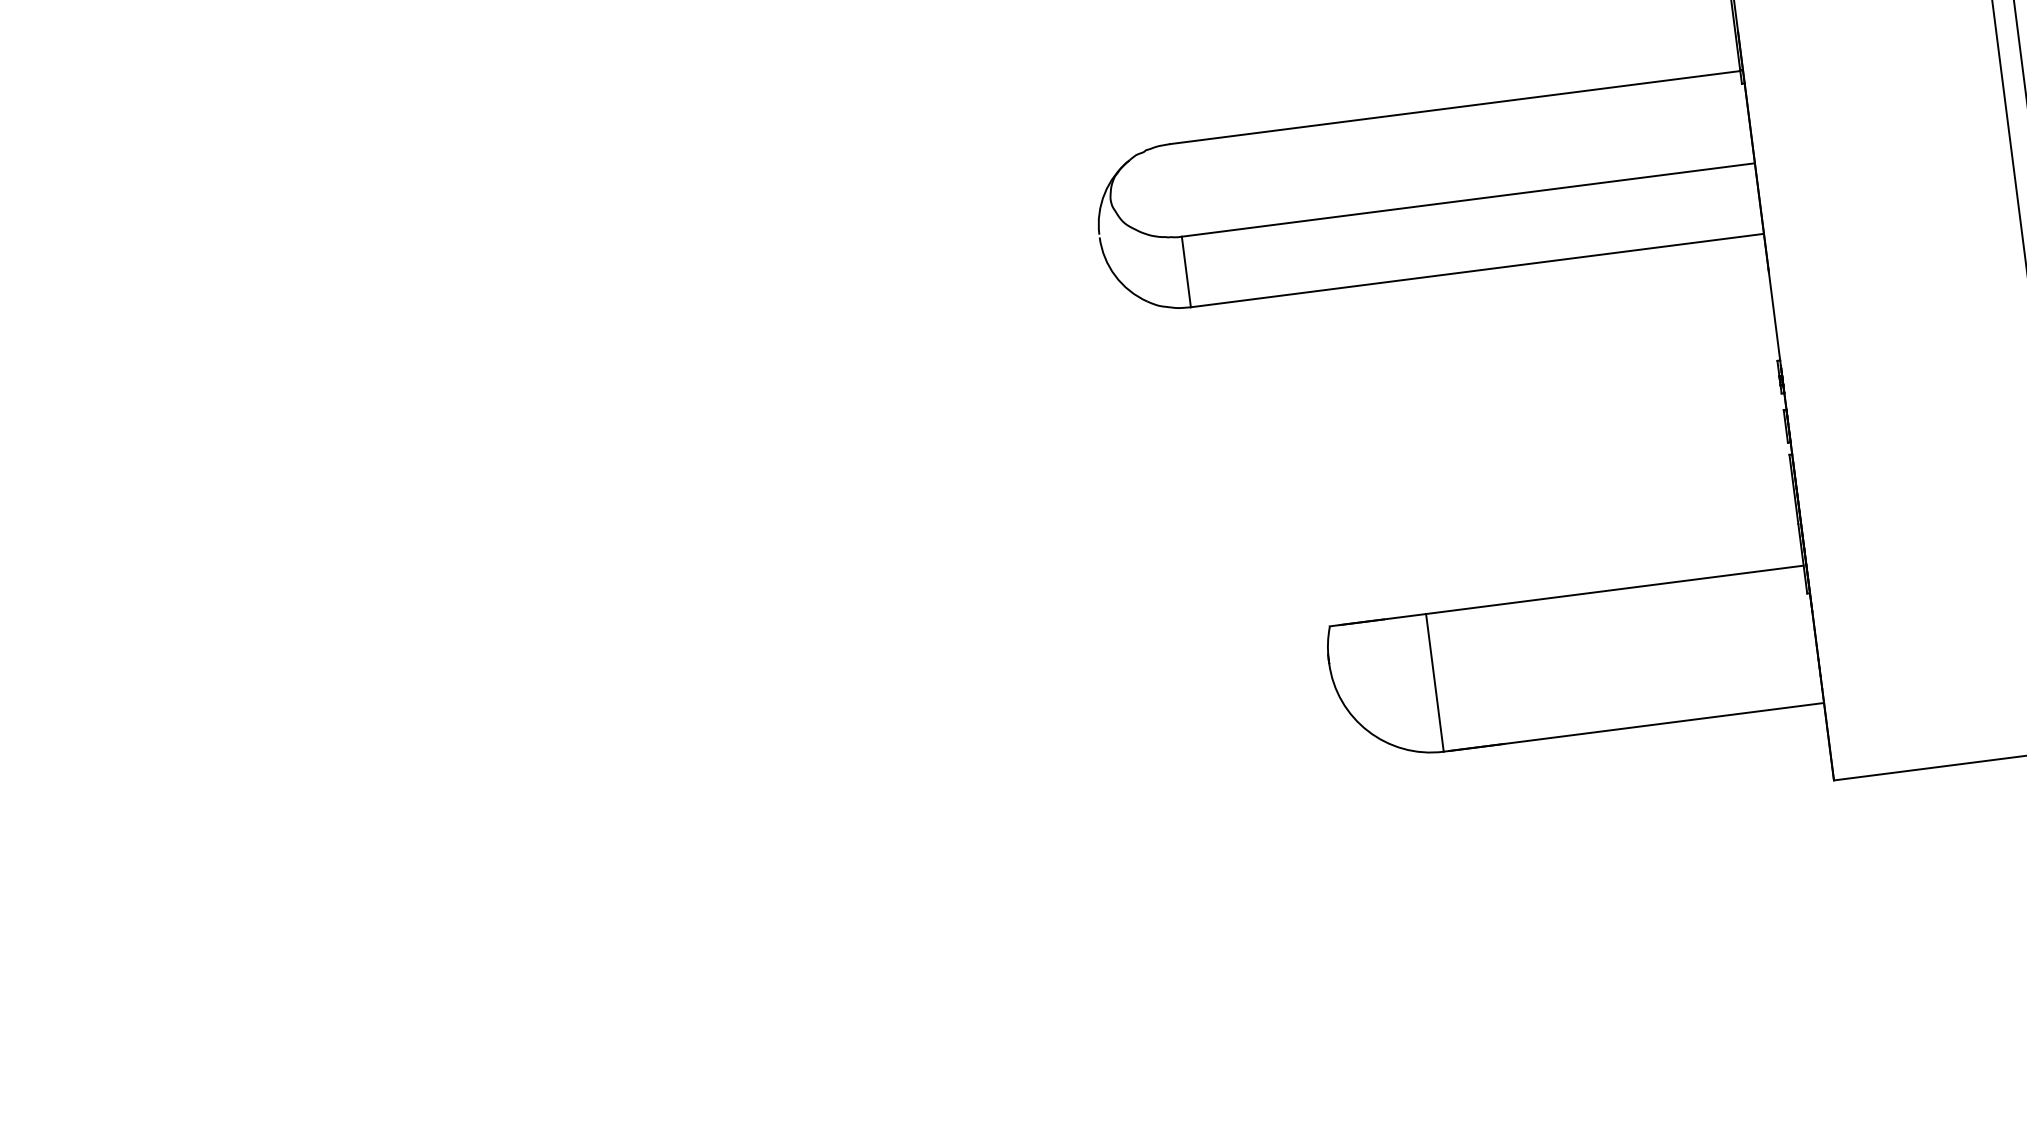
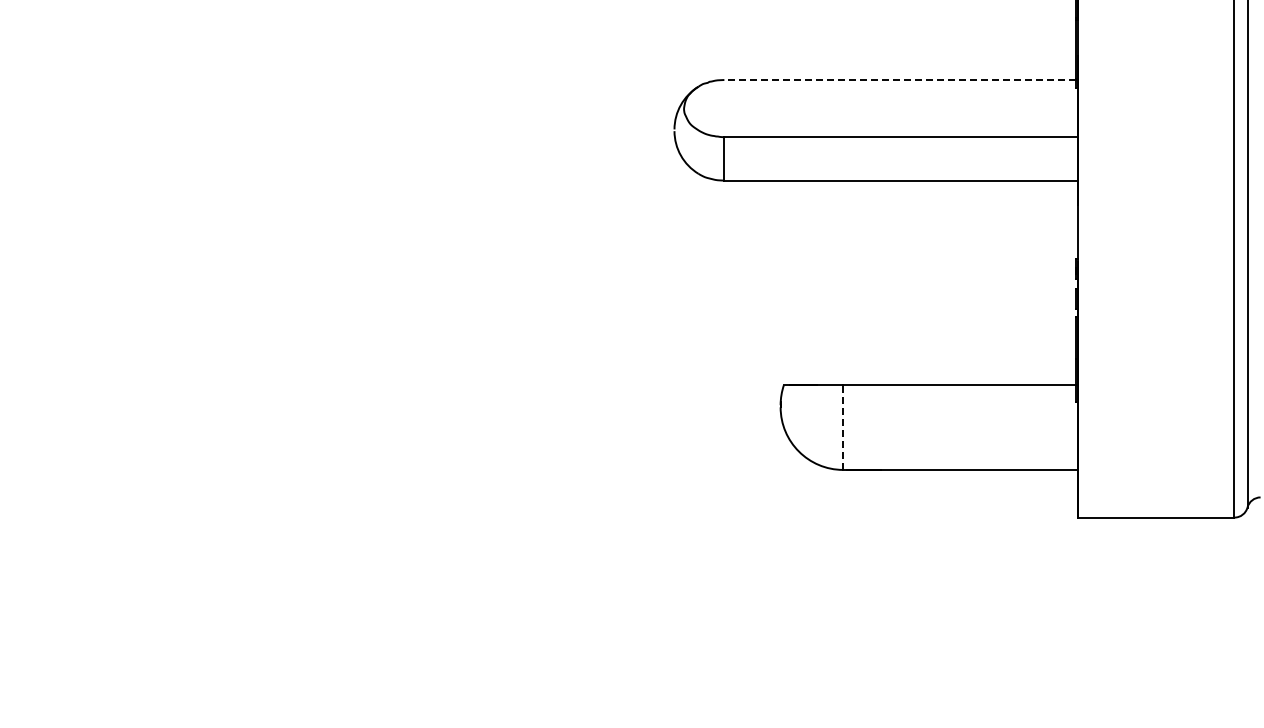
line: (1455, 108) -> (900, 80), solid -> dashed
line: (1435, 681) -> (843, 426), solid -> dashed

